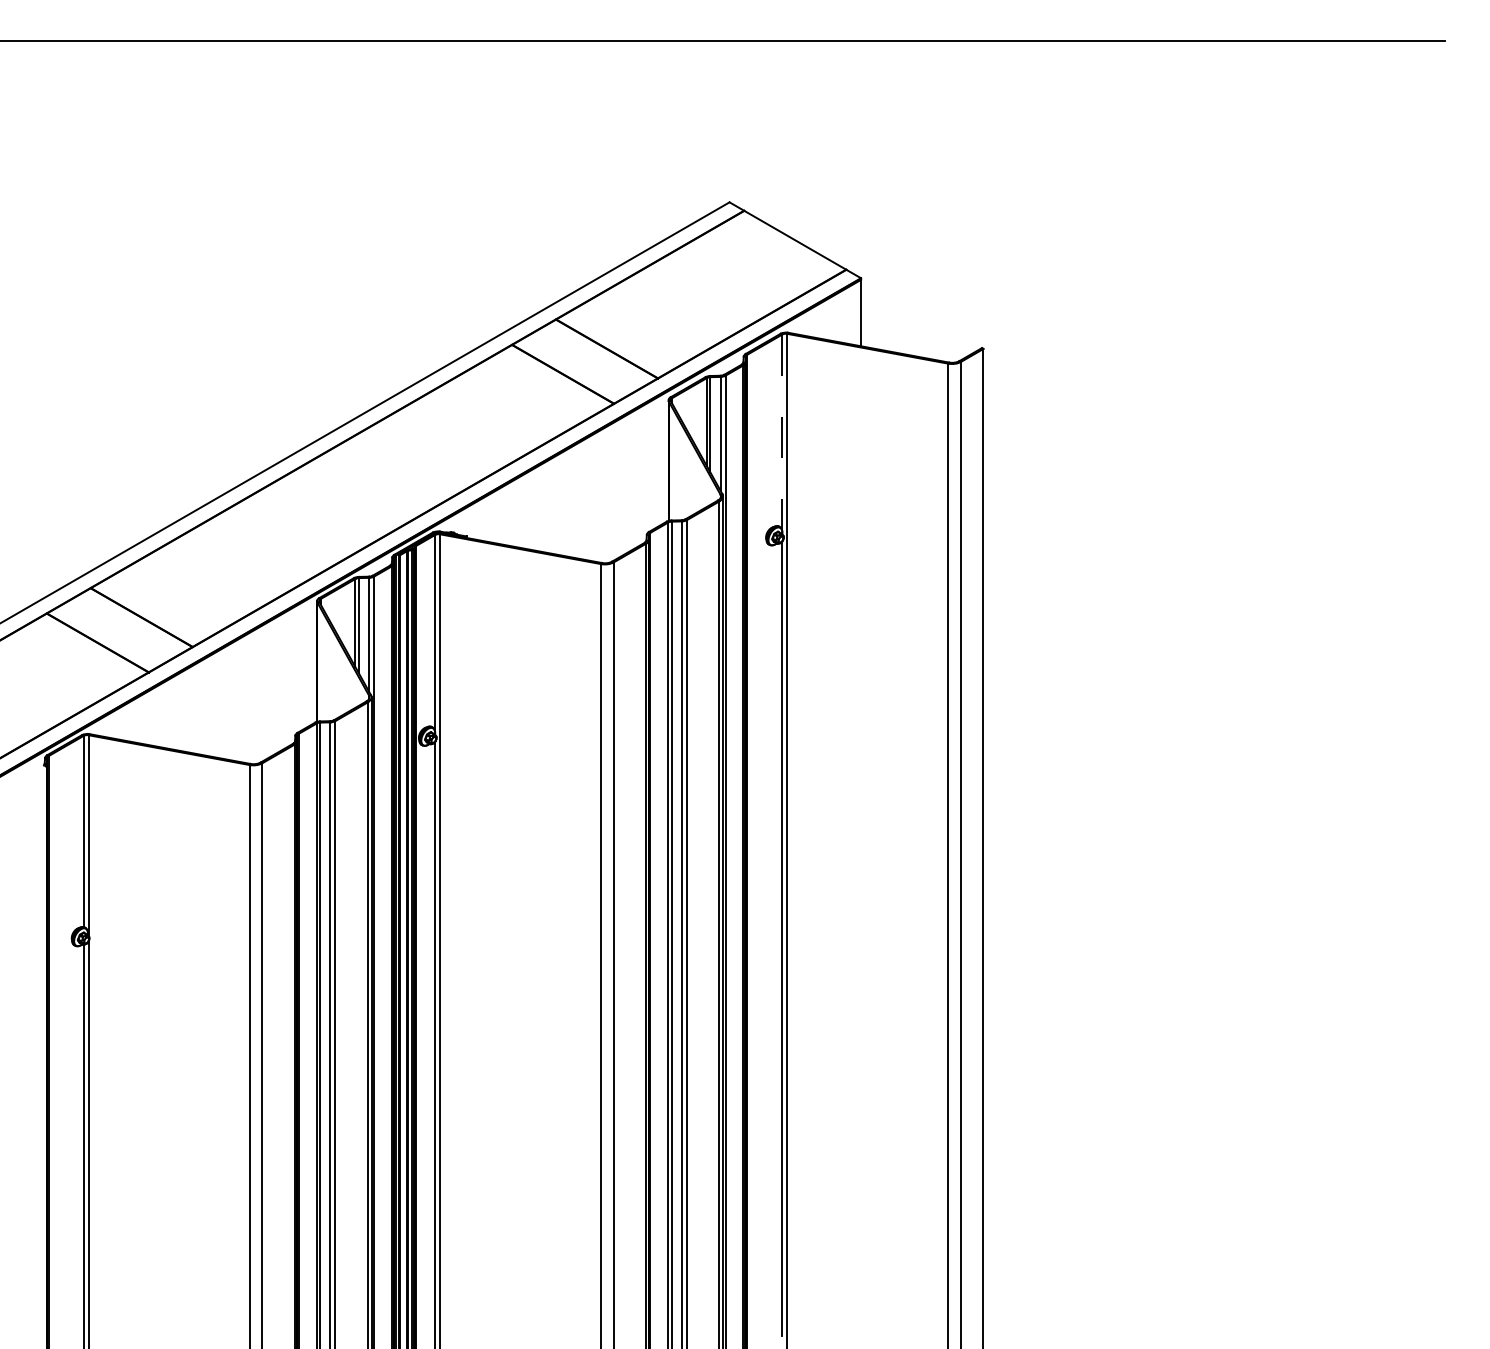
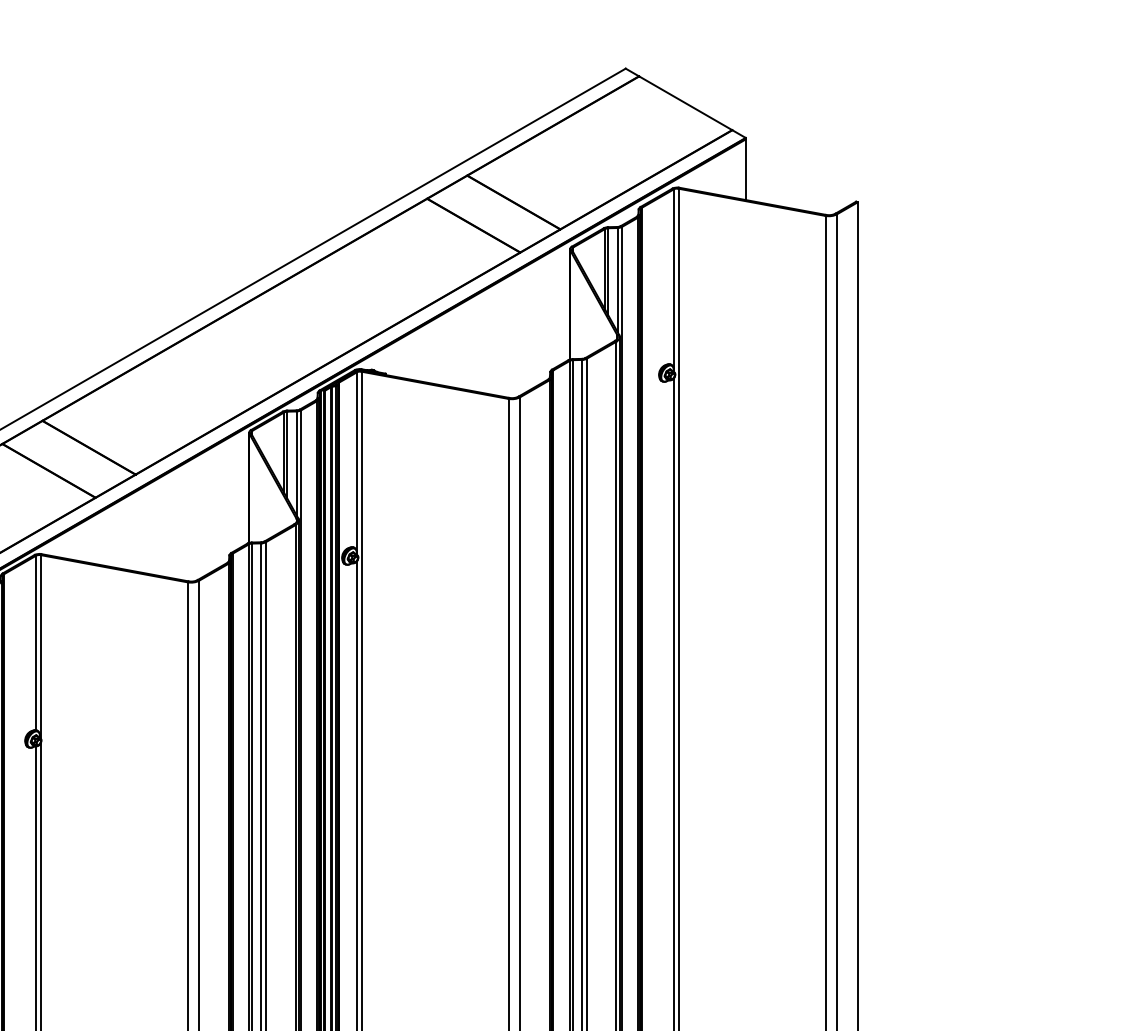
line: (782, 432) -> (674, 278), dashed -> solid

